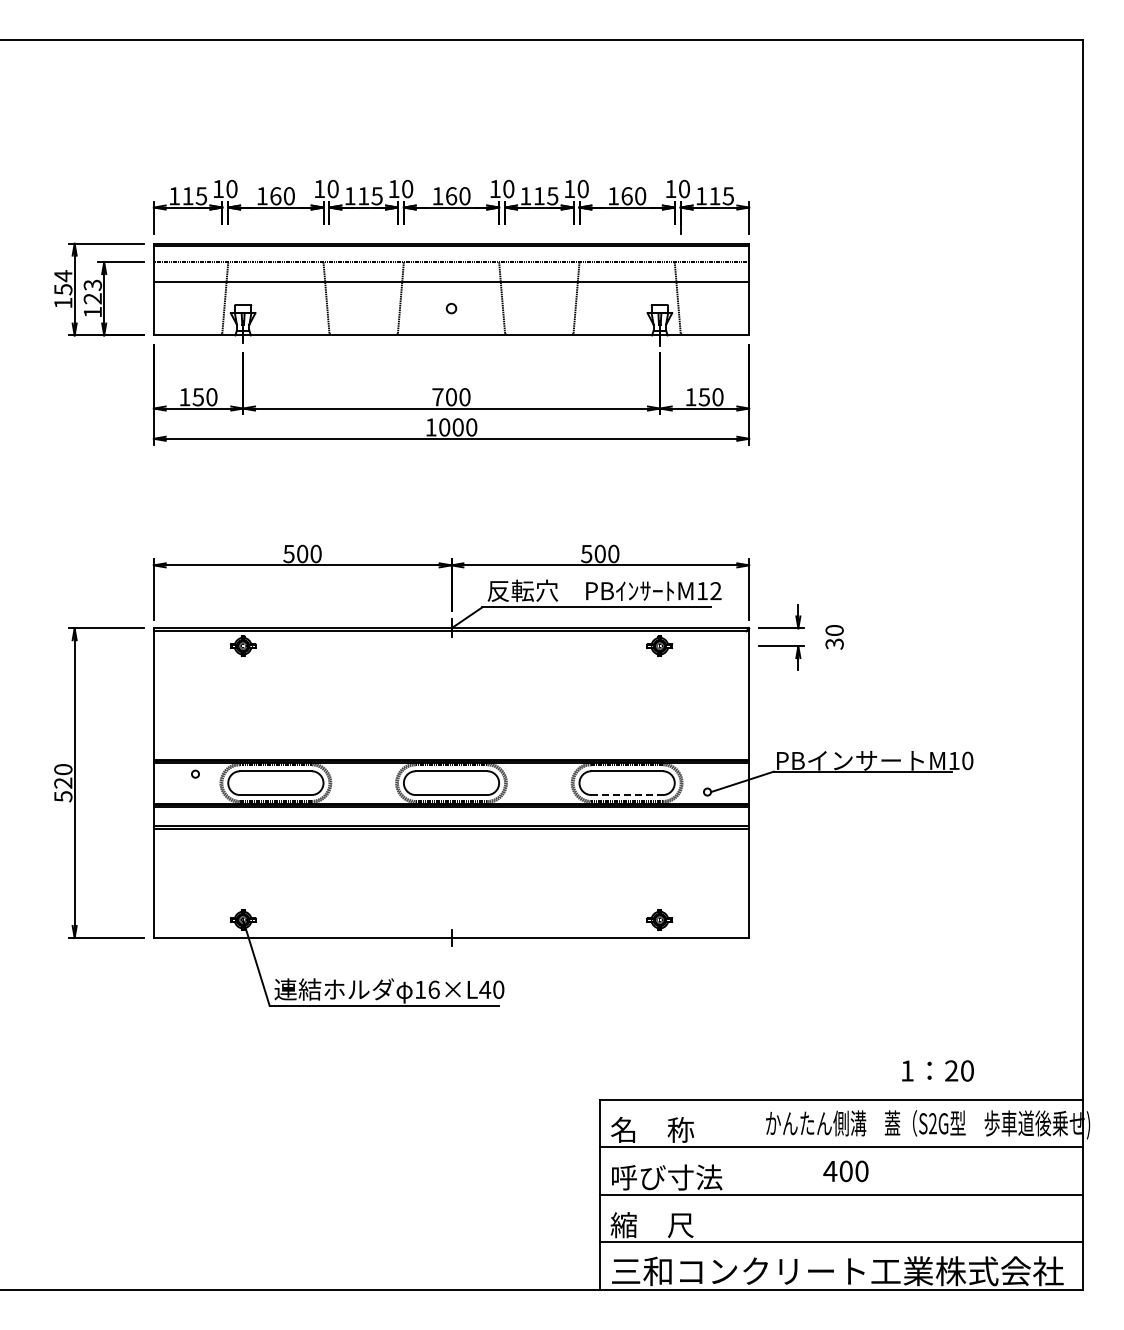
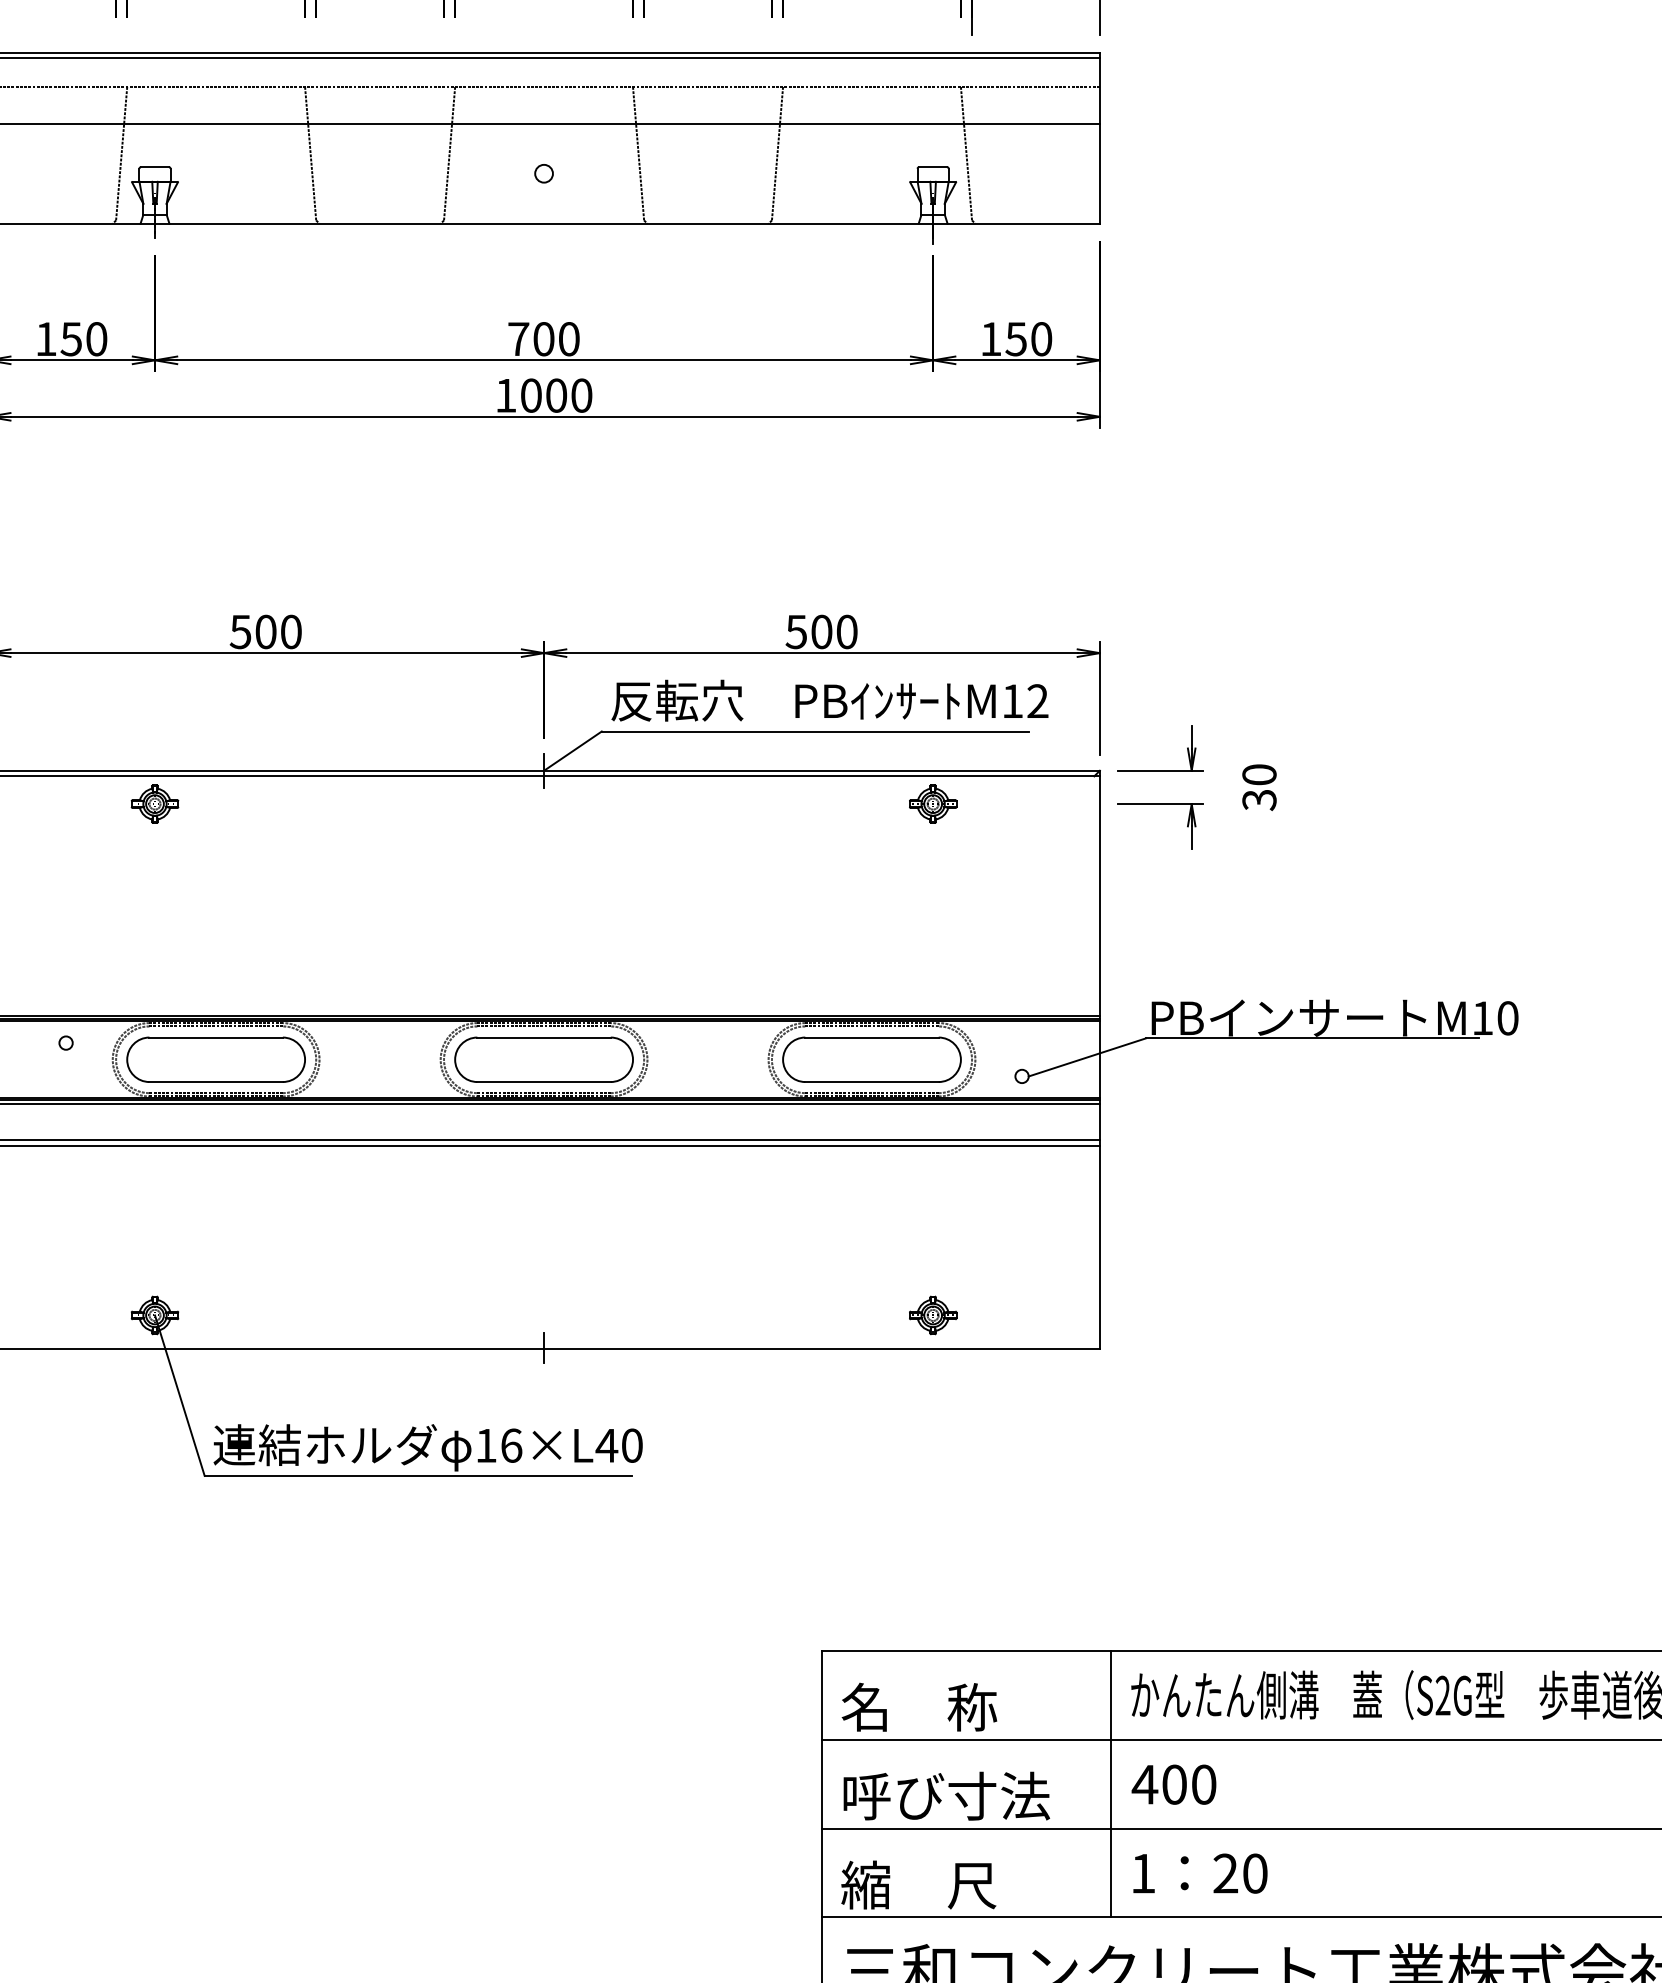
line: (627, 795) -> (872, 1082), dashed -> solid
text: (937, 1070) -> (1199, 1872), moved
line: (755, 1170) -> (1111, 1783), added
text: (845, 1171) -> (1173, 1784), moved

